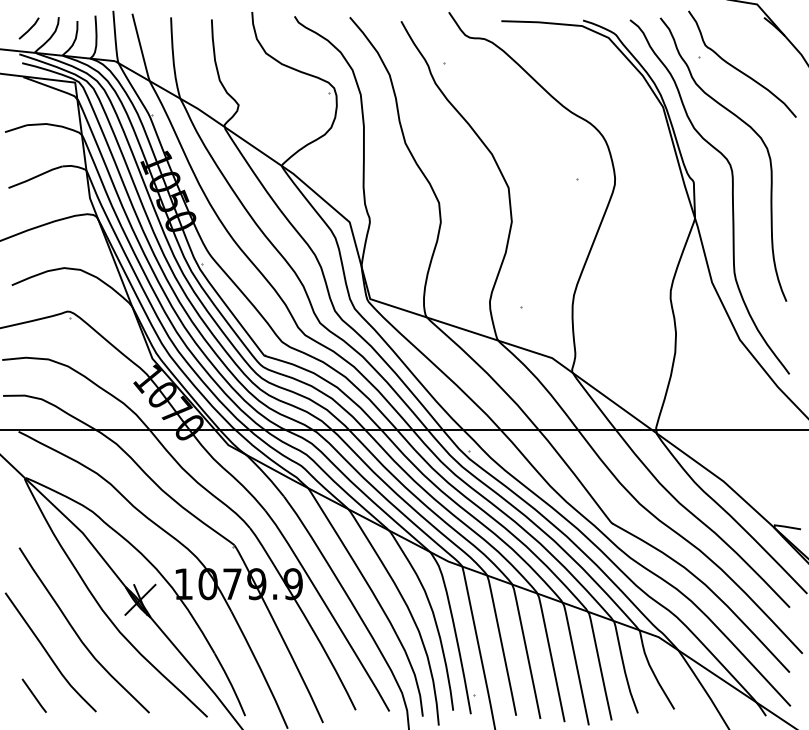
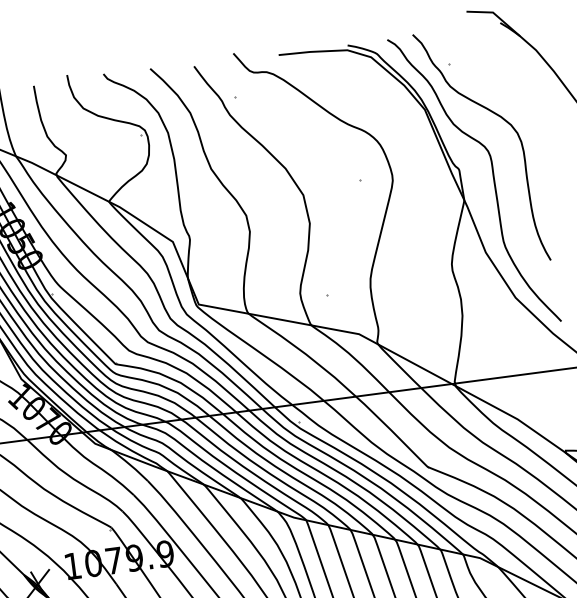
curve: (739, 69) -> (485, 69), removed

